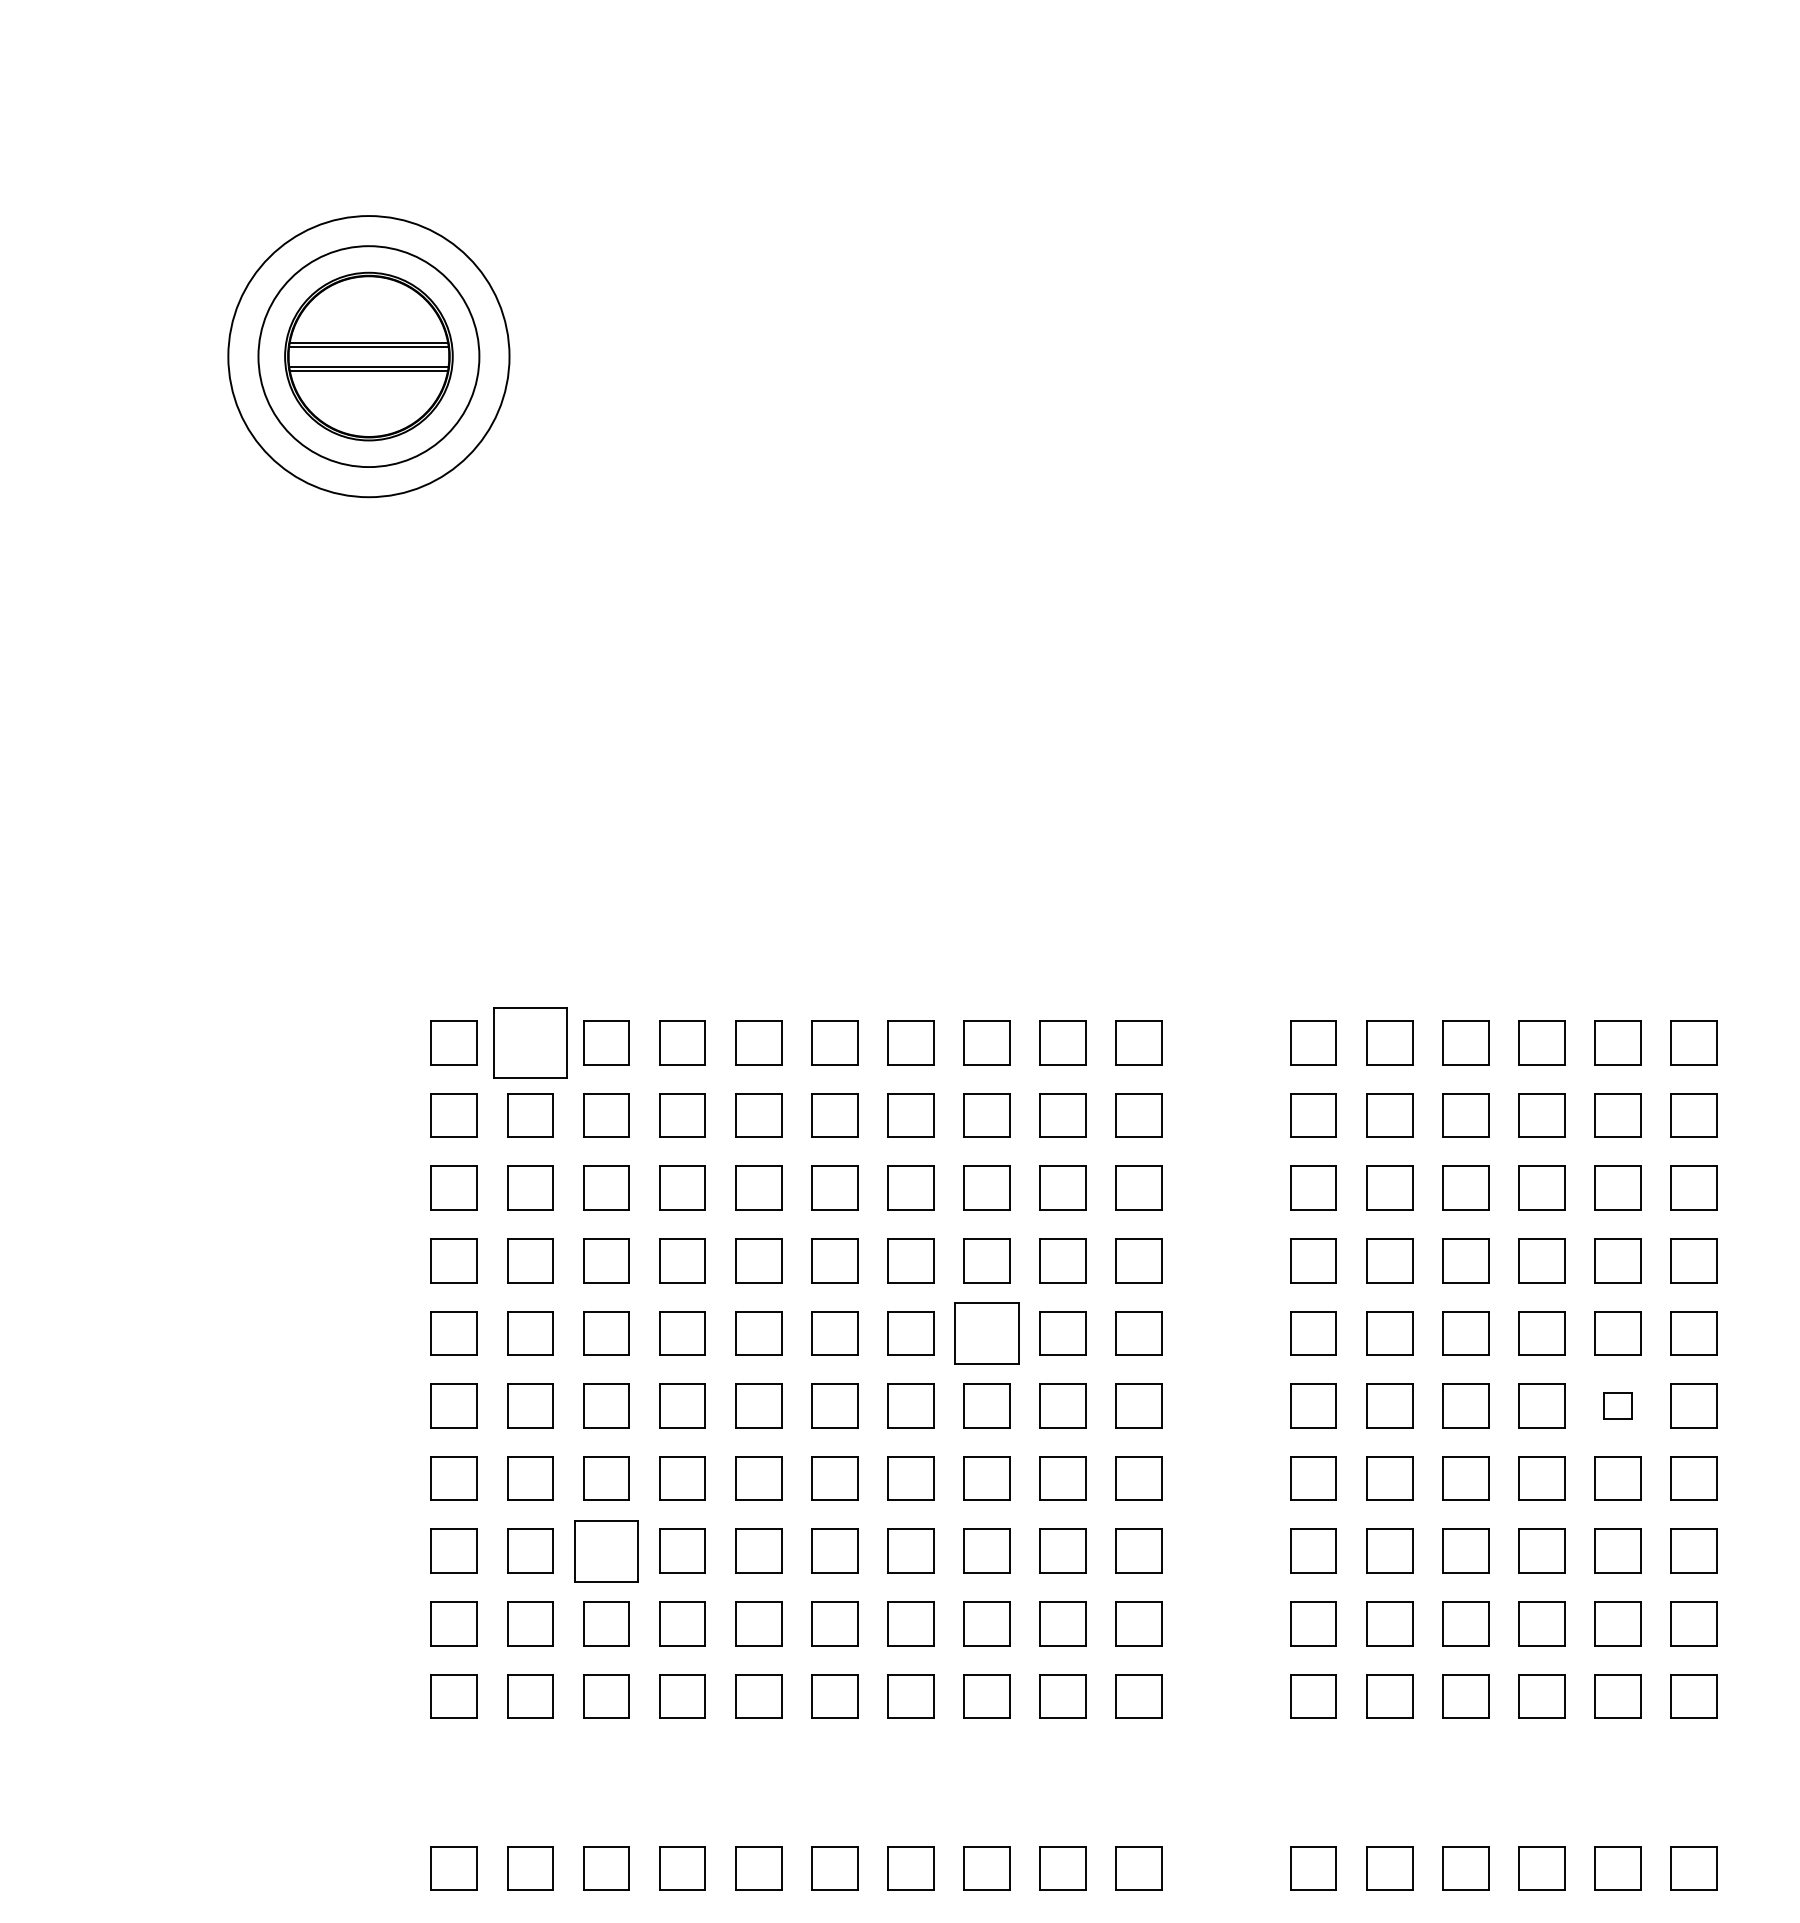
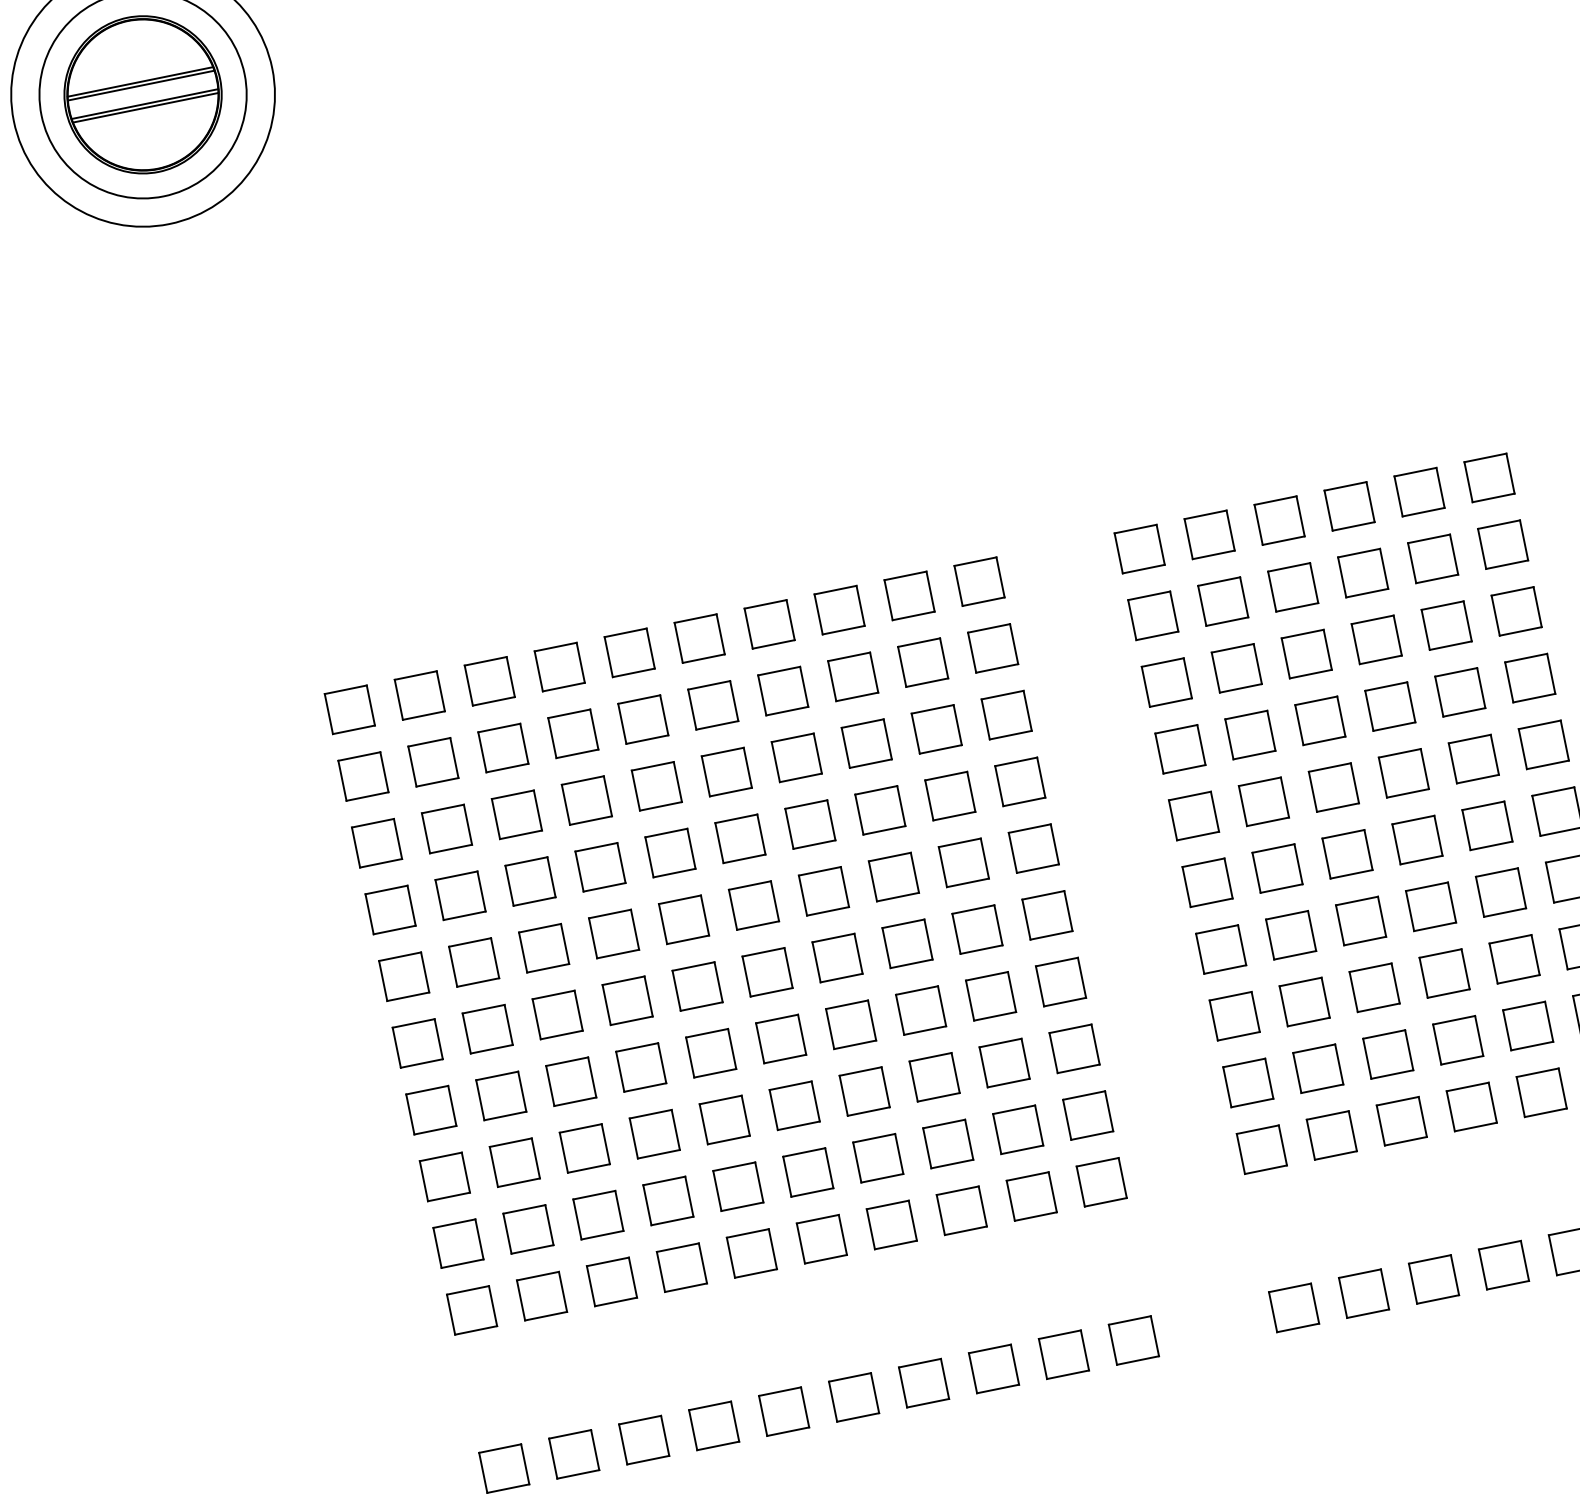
part: (530, 1042) -> (419, 695), size x0.62
part: (986, 1333) -> (893, 877), size x0.71
part: (1617, 1405) -> (1486, 825), size x1.67
part: (606, 1550) -> (584, 1147), size x0.71

